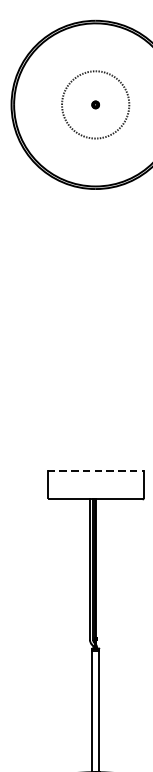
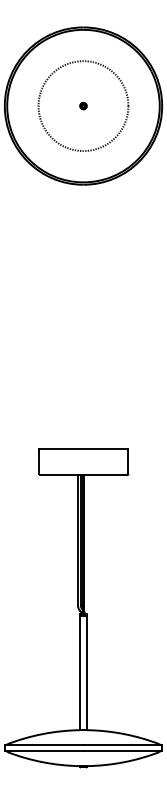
circle: (95, 105) -> (83, 106), size x1.43
line: (95, 471) -> (83, 448), dashed -> solid

